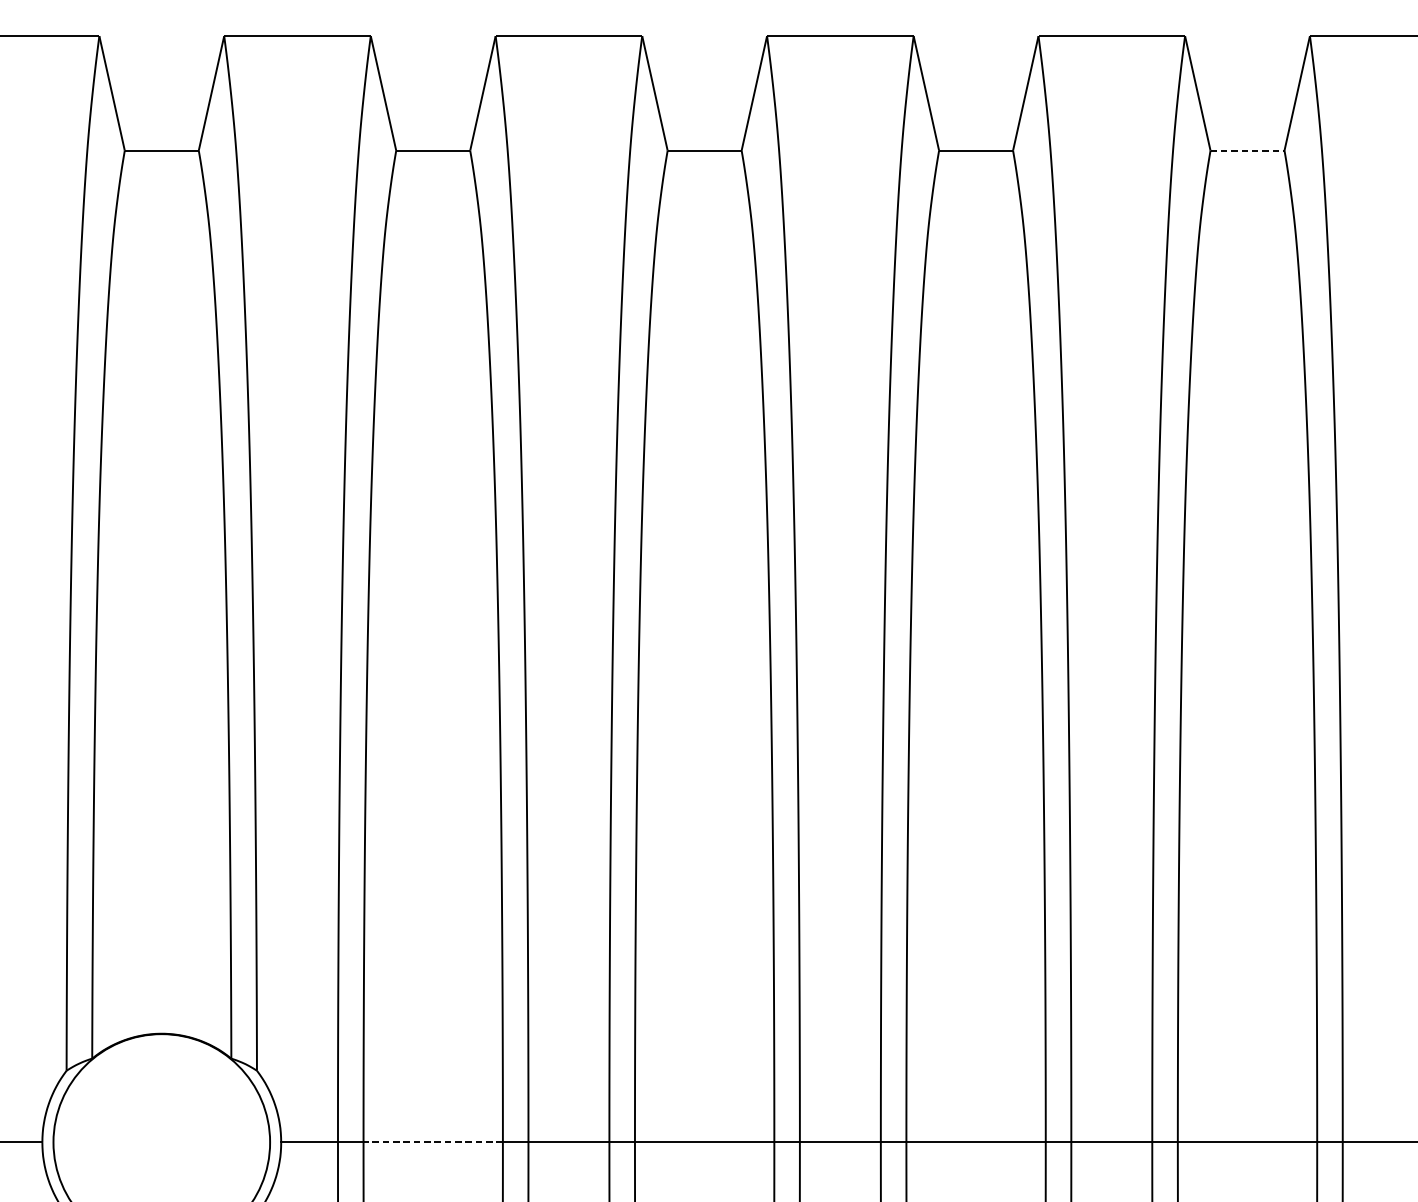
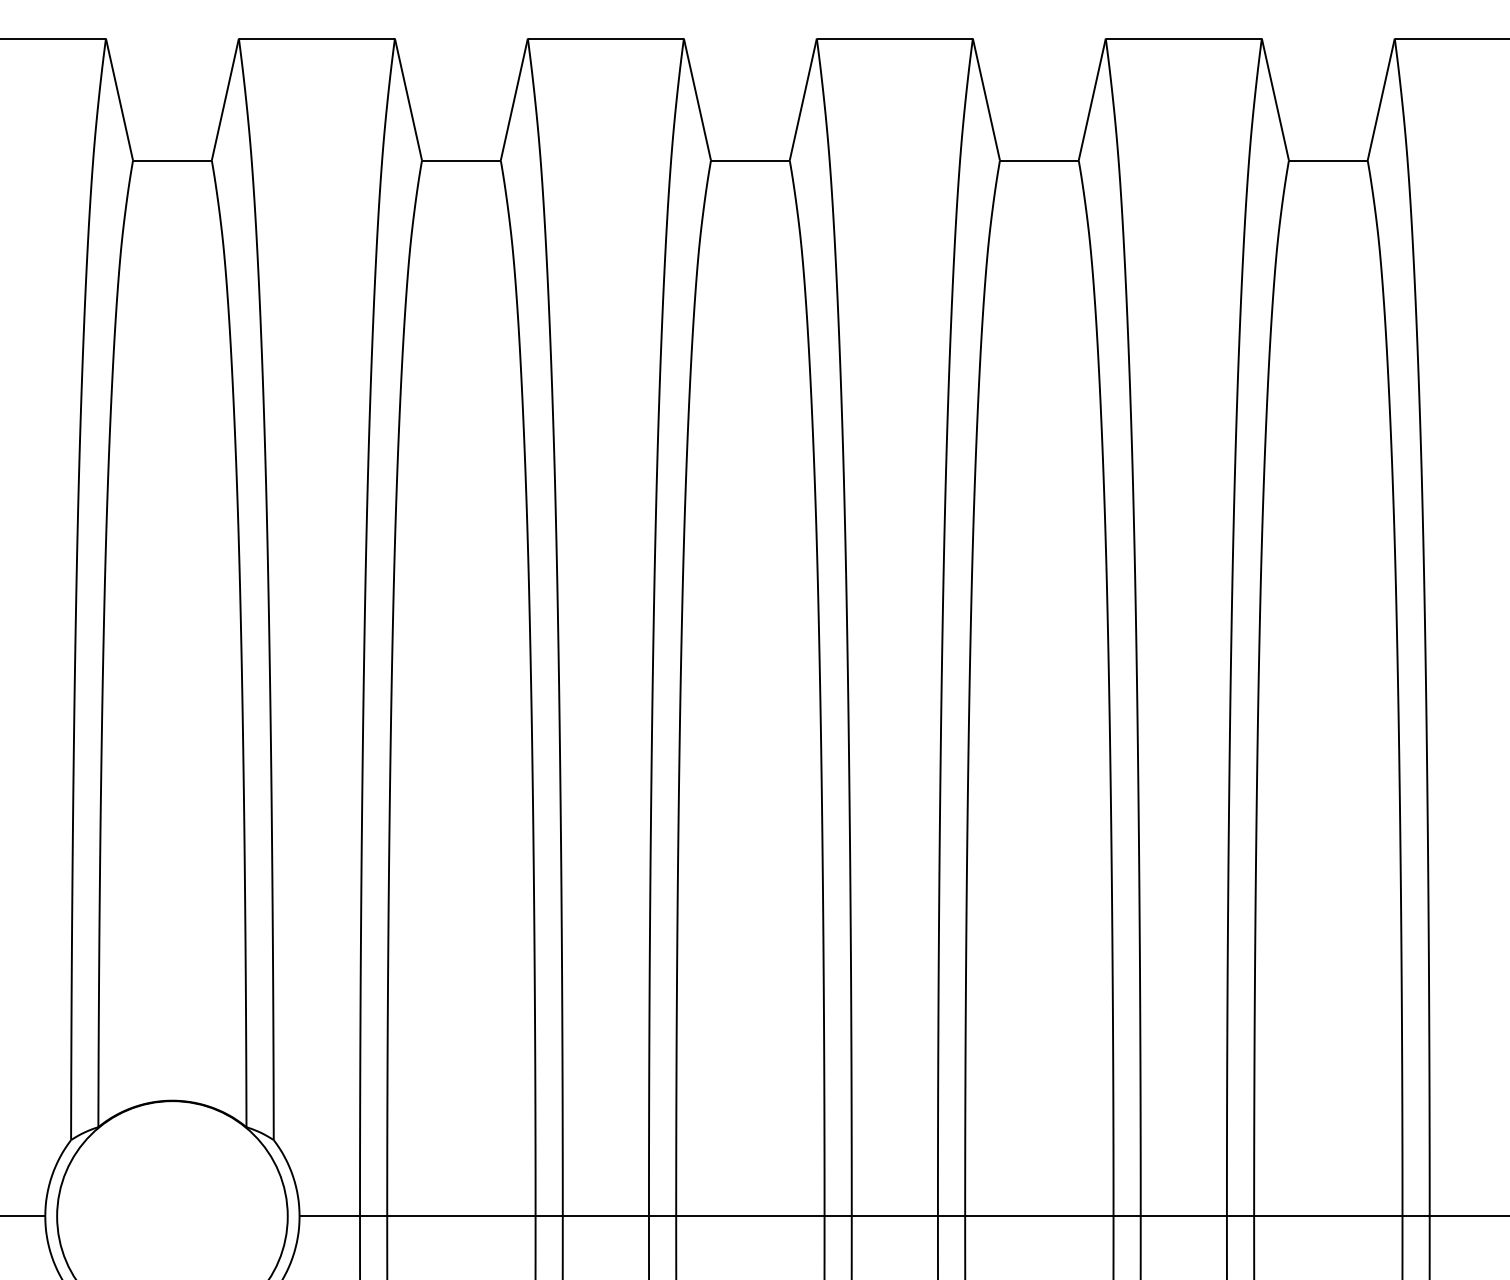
line: (1247, 150) -> (1328, 160), dashed -> solid
line: (432, 1142) -> (460, 1216), dashed -> solid

